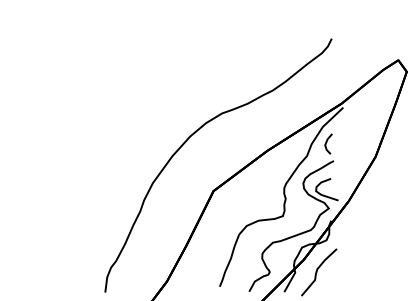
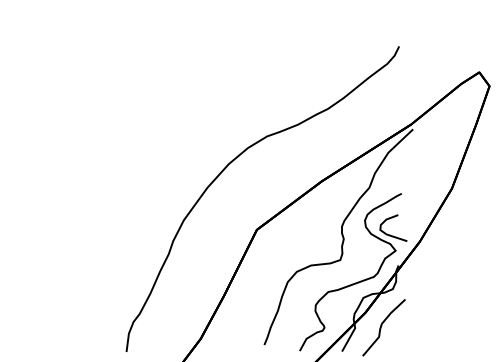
line: (327, 143) -> (393, 172), removed

